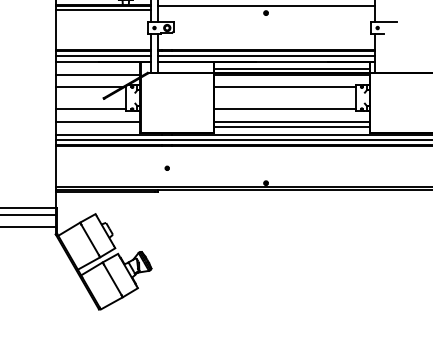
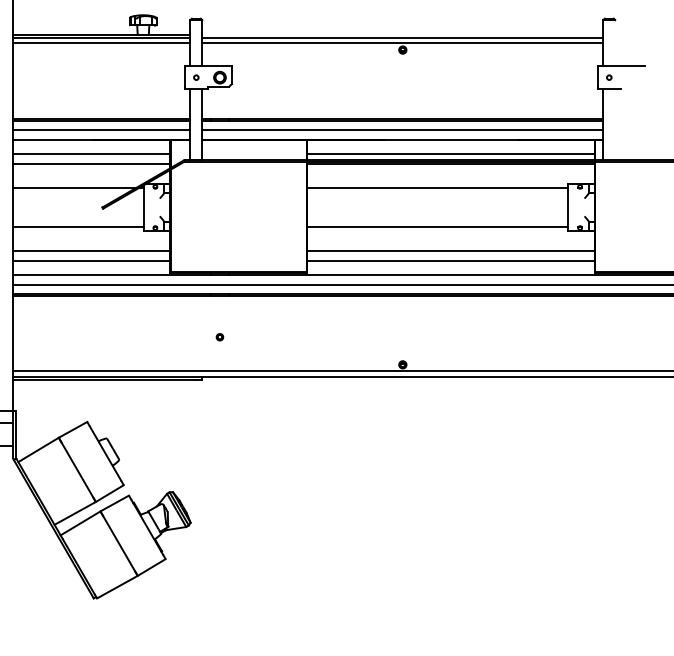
line: (265, 9) -> (401, 43), added
line: (97, 69) -> (90, 154), added
line: (97, 126) -> (90, 259), added

